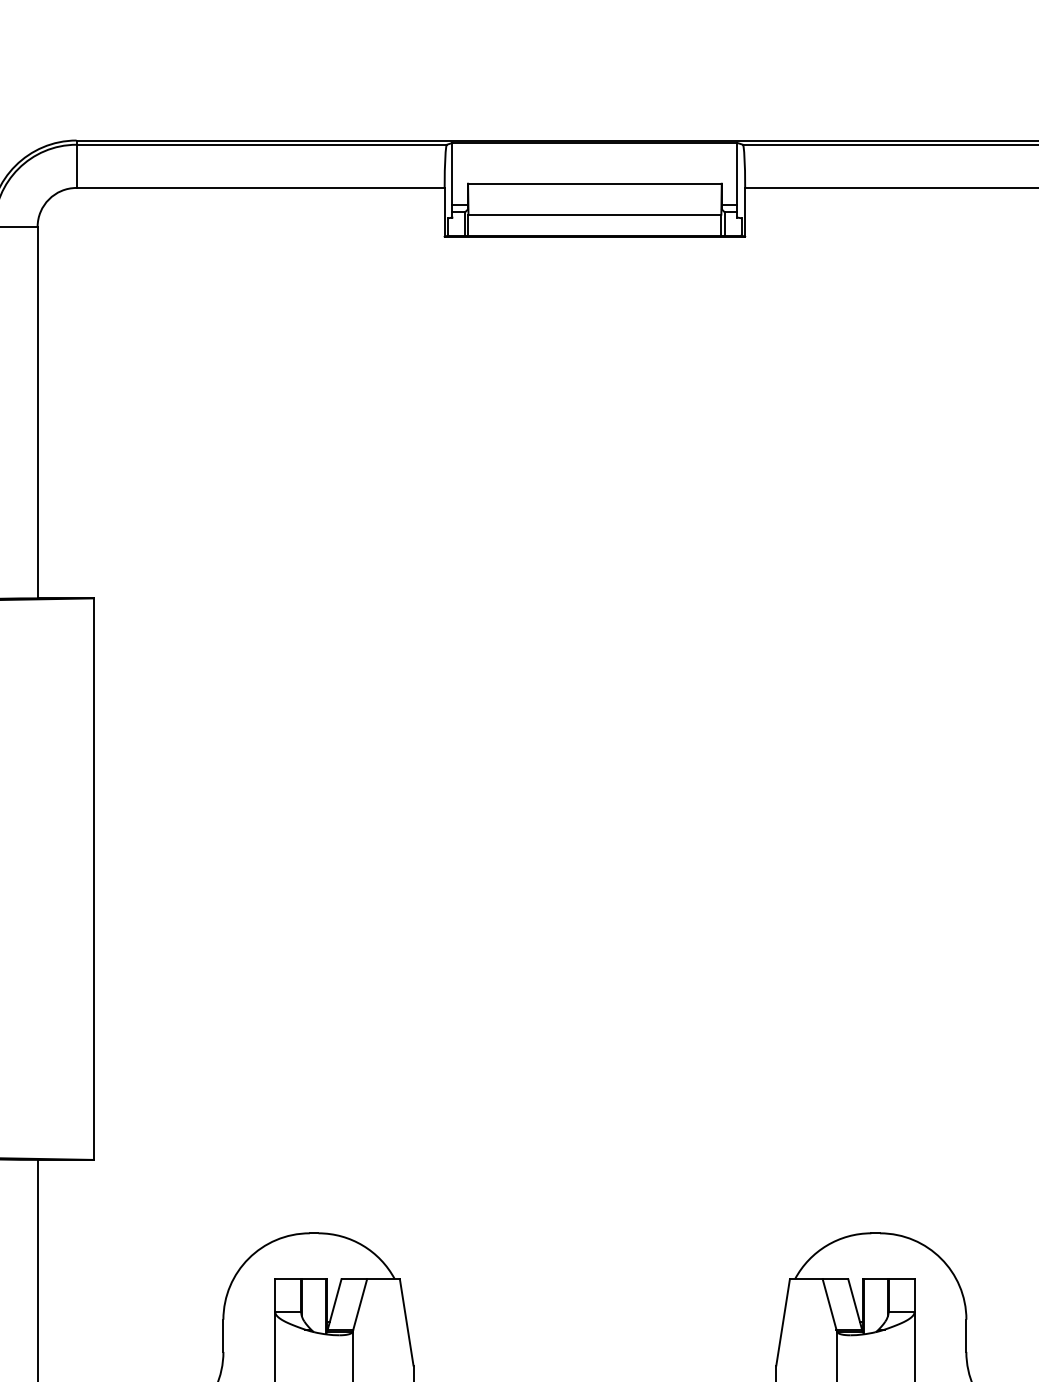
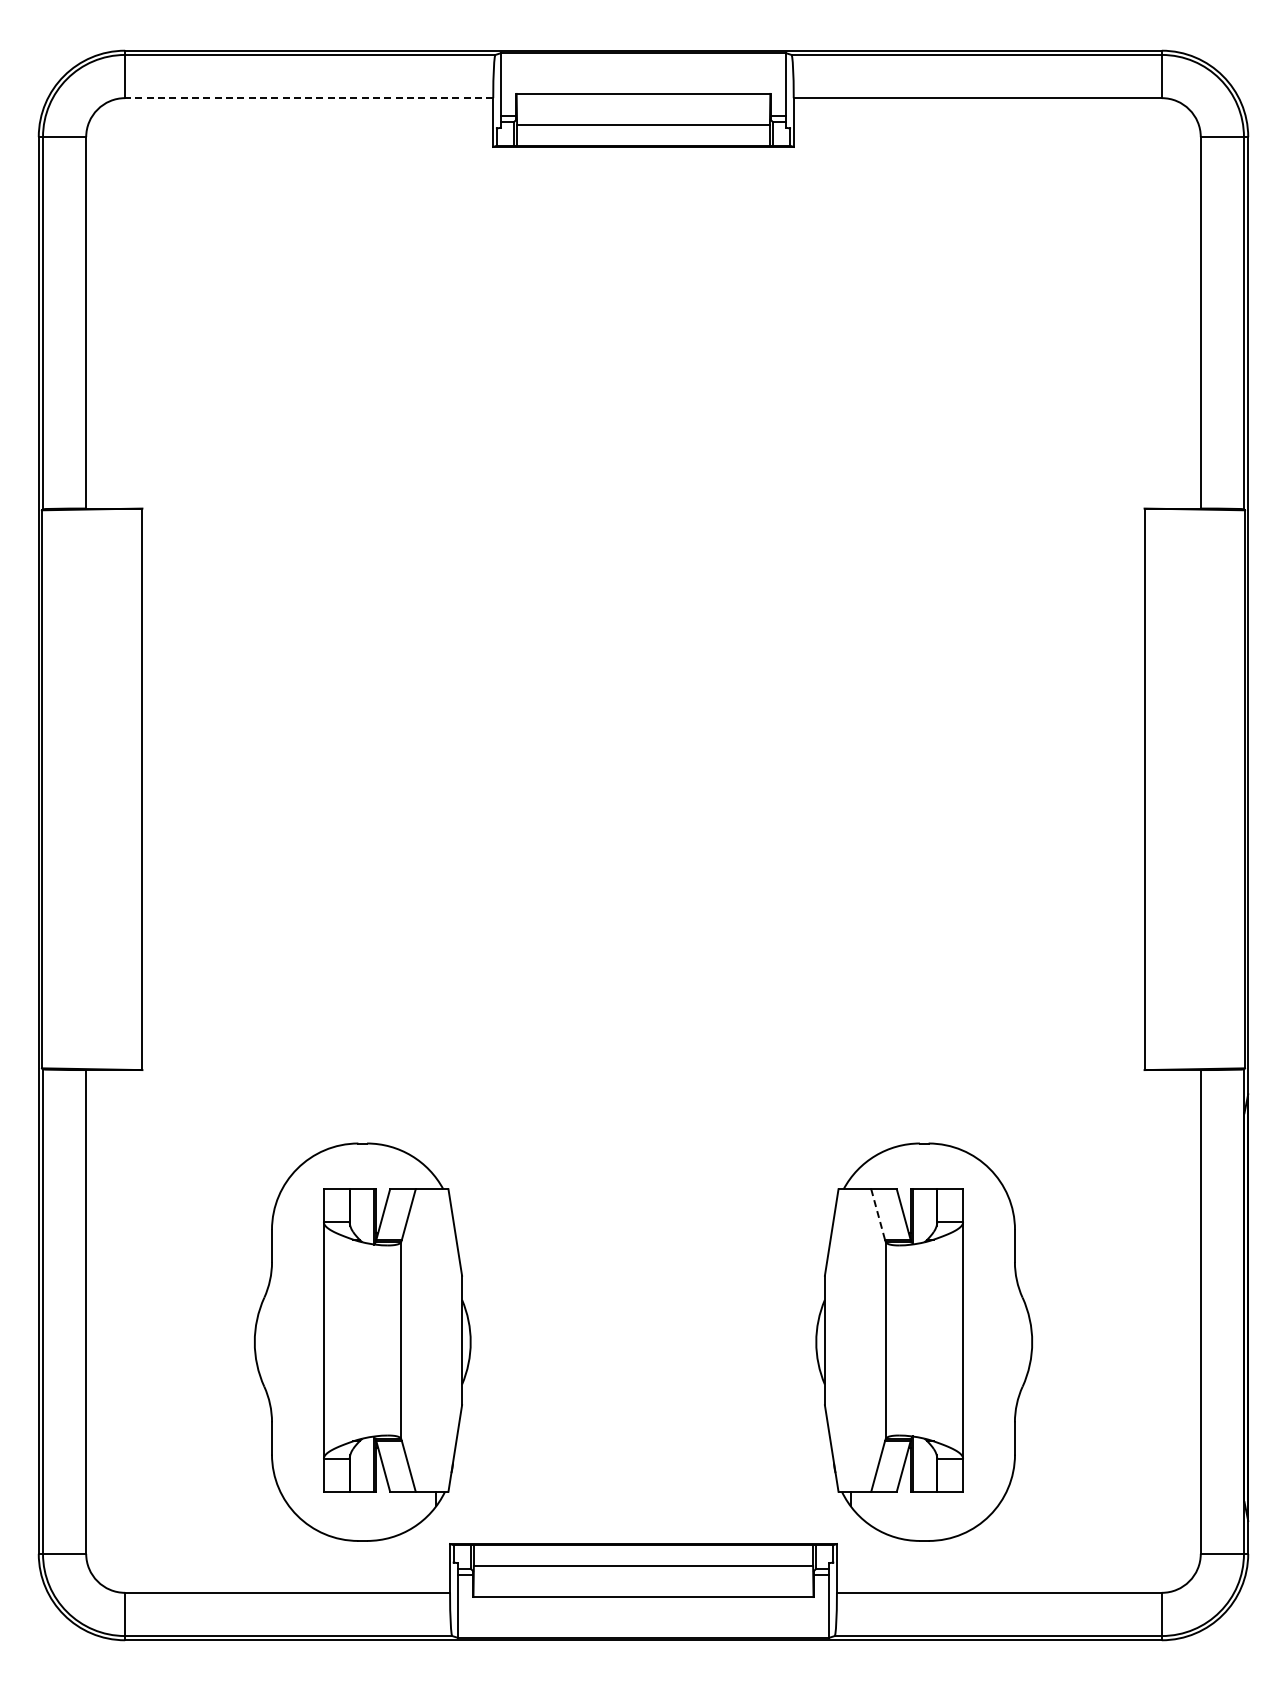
line: (259, 188) -> (308, 98), solid -> dashed
line: (829, 1304) -> (878, 1214), solid -> dashed

